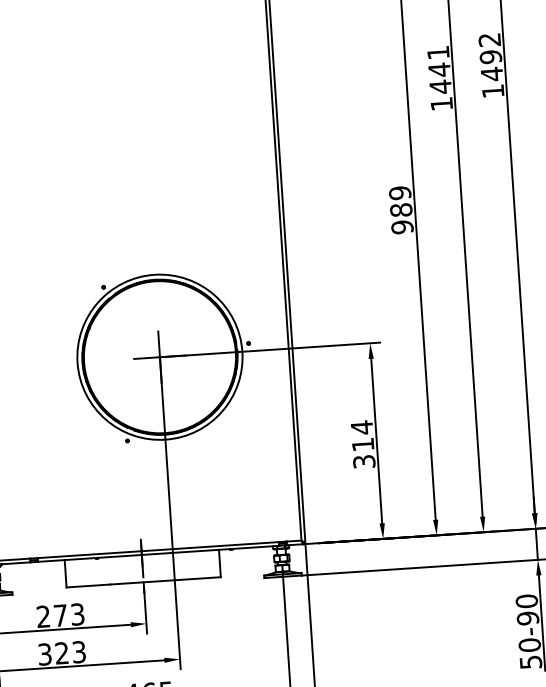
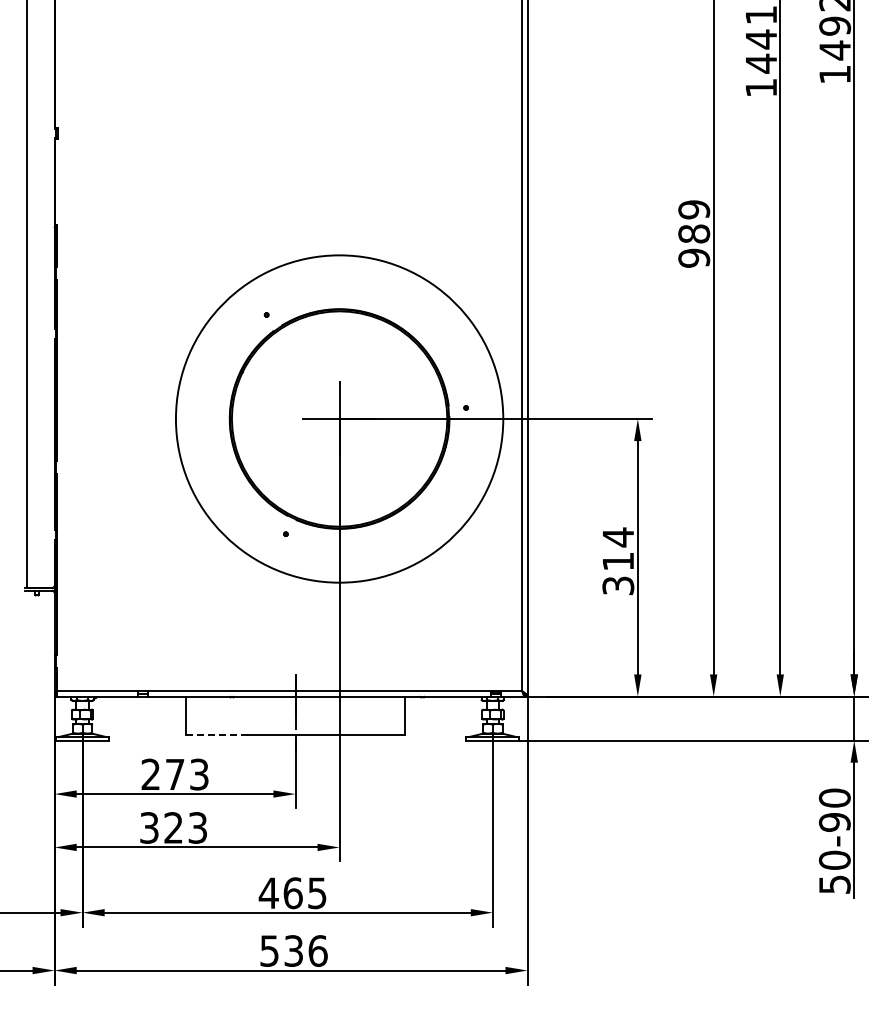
circle: (159, 356) -> (339, 418), size x1.4
line: (88, 586) -> (217, 735), solid -> dashed

